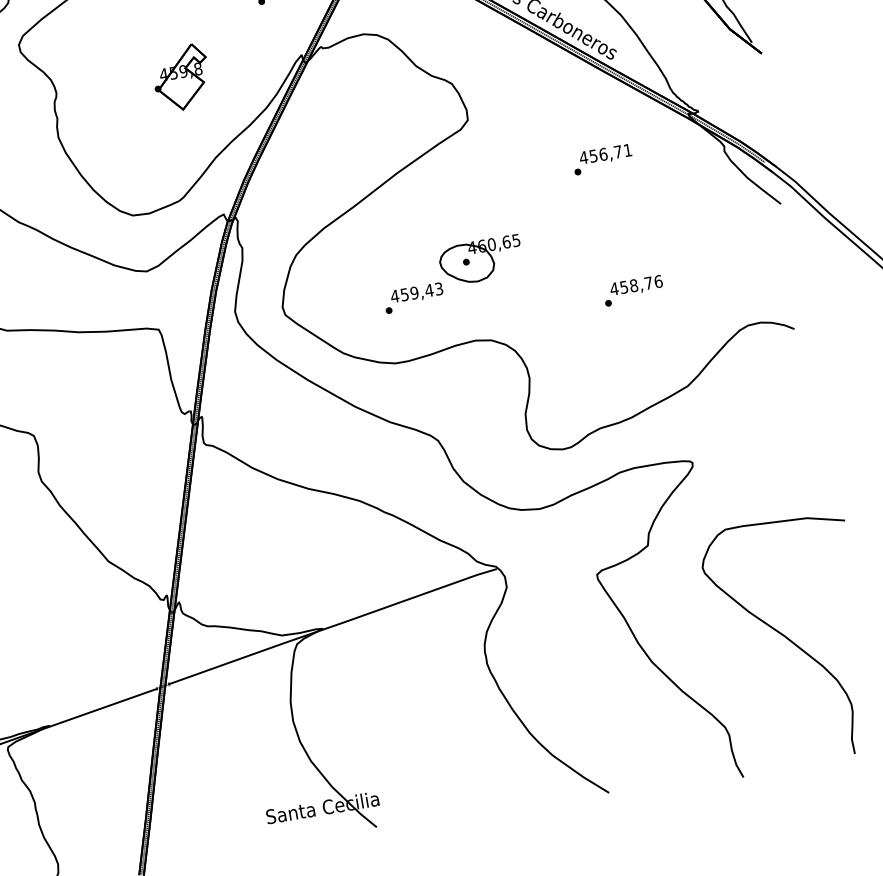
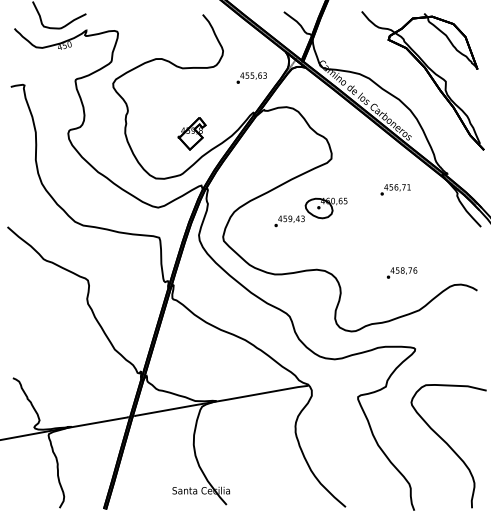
part: (180, 77) -> (191, 133), moved
part: (451, 274) -> (310, 212), moved
text: (634, 289) -> (402, 272), moved

